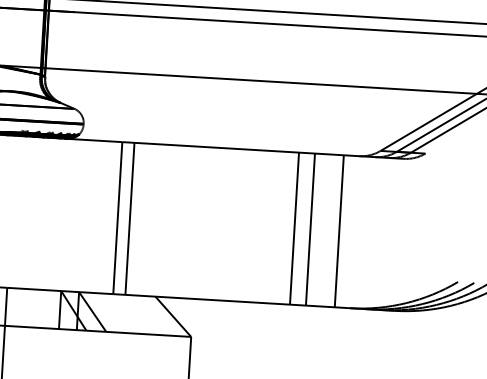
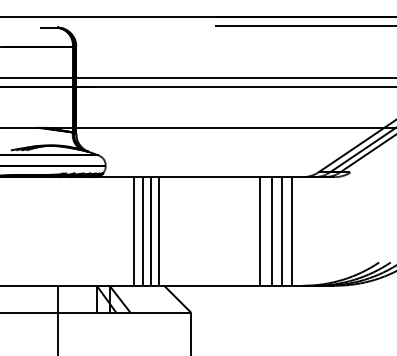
line: (140, 219) -> (150, 231), added
line: (151, 220) -> (158, 231), added
line: (324, 230) -> (281, 231), added

